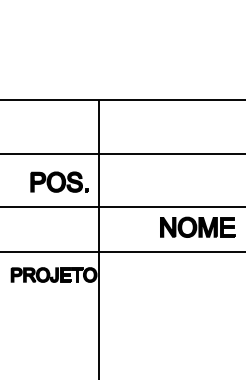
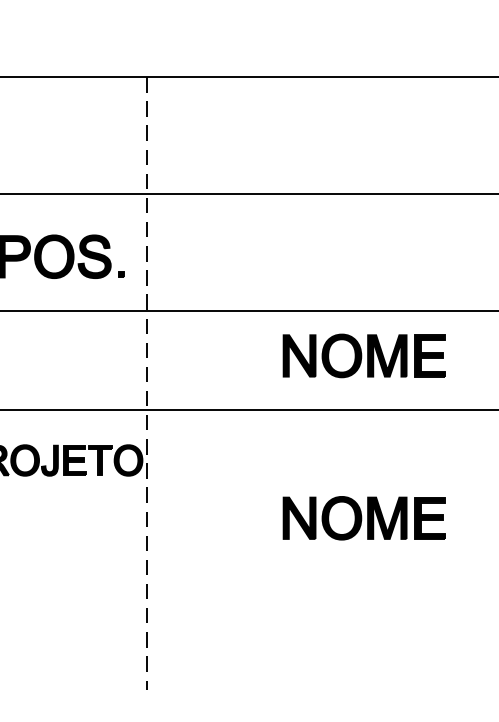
line: (98, 240) -> (146, 384), solid -> dashed
part: (197, 300) -> (363, 516), added

